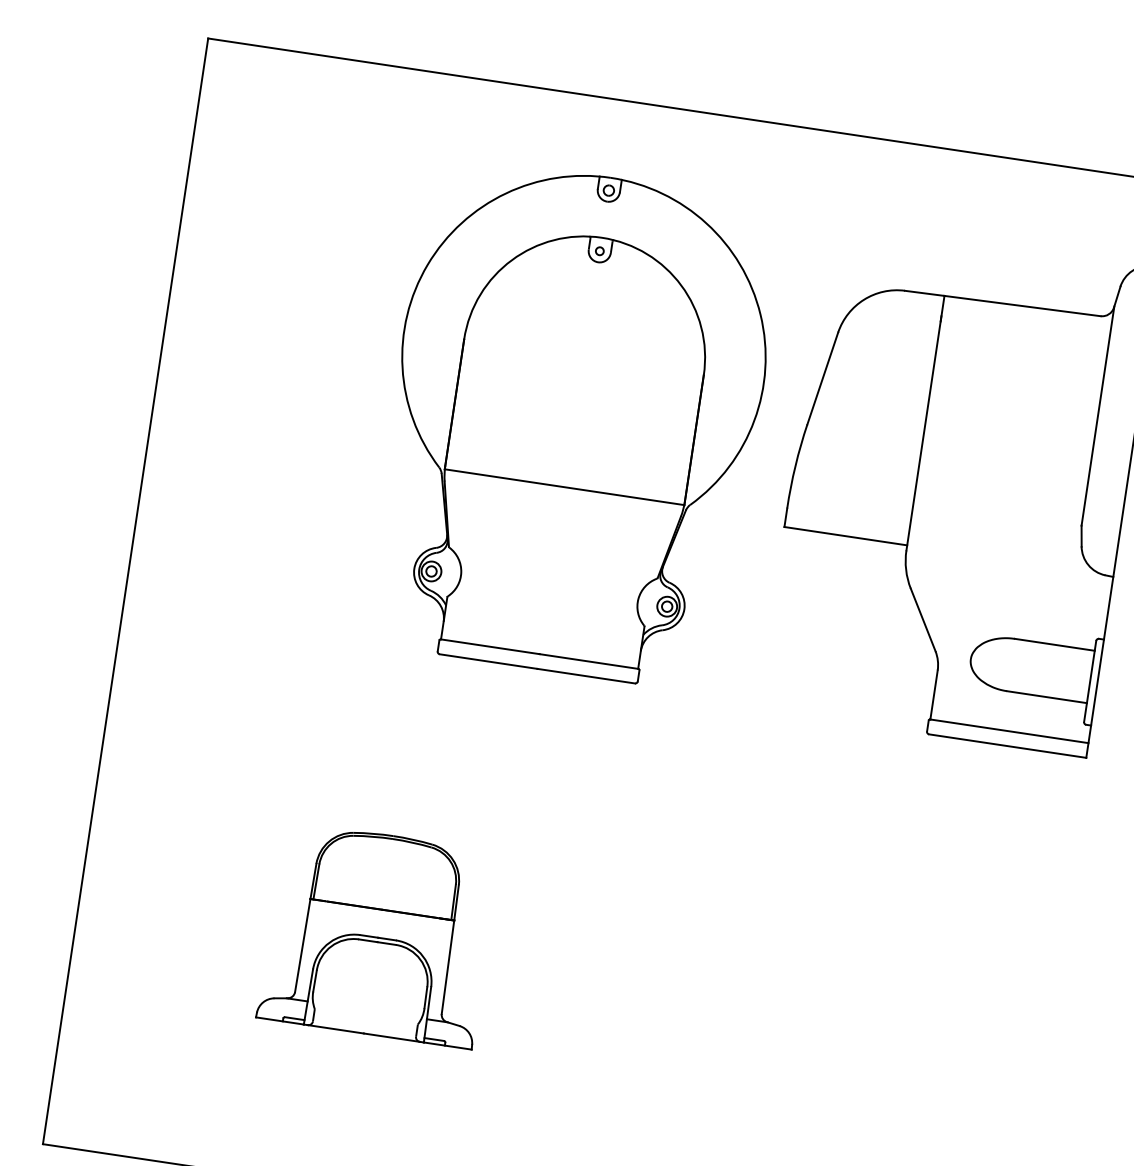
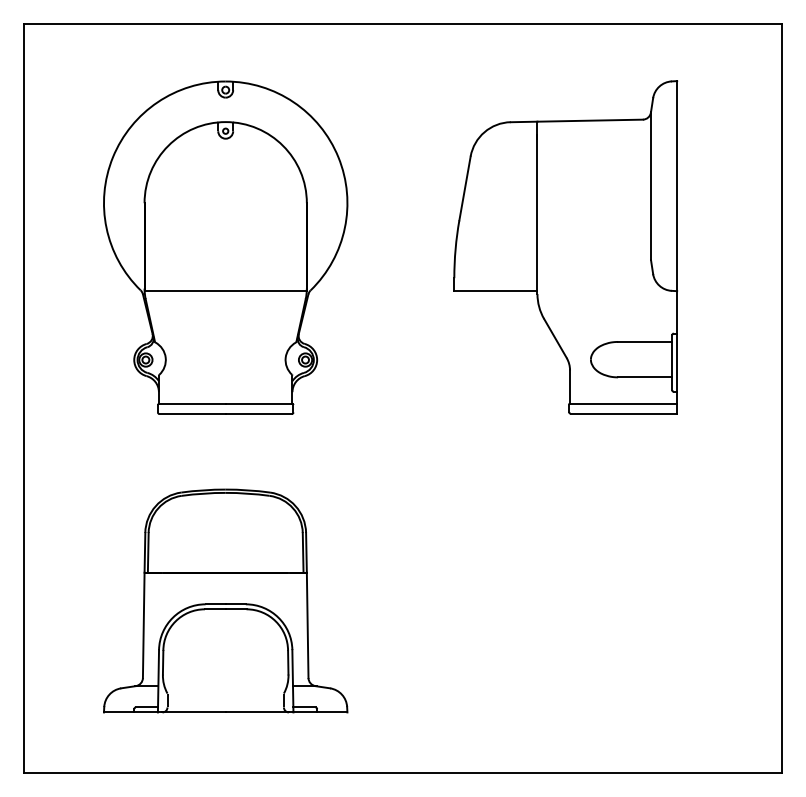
part: (573, 422) -> (225, 247), moved
part: (378, 933) -> (225, 600), size x1.67

